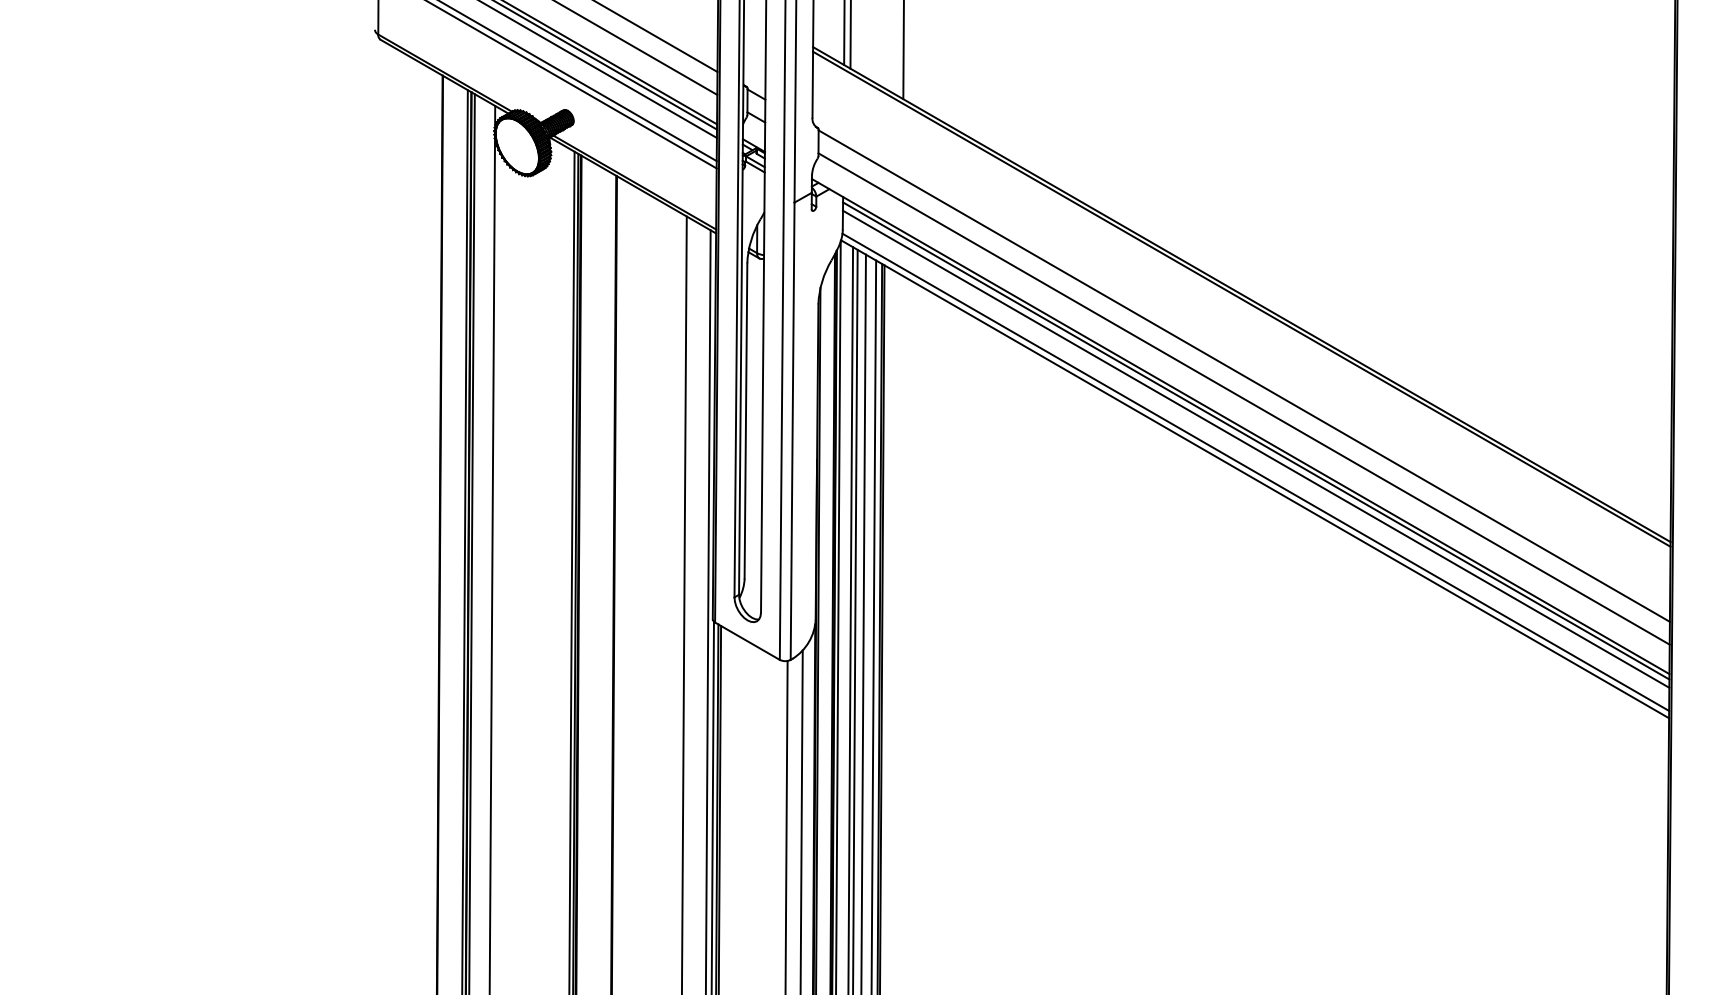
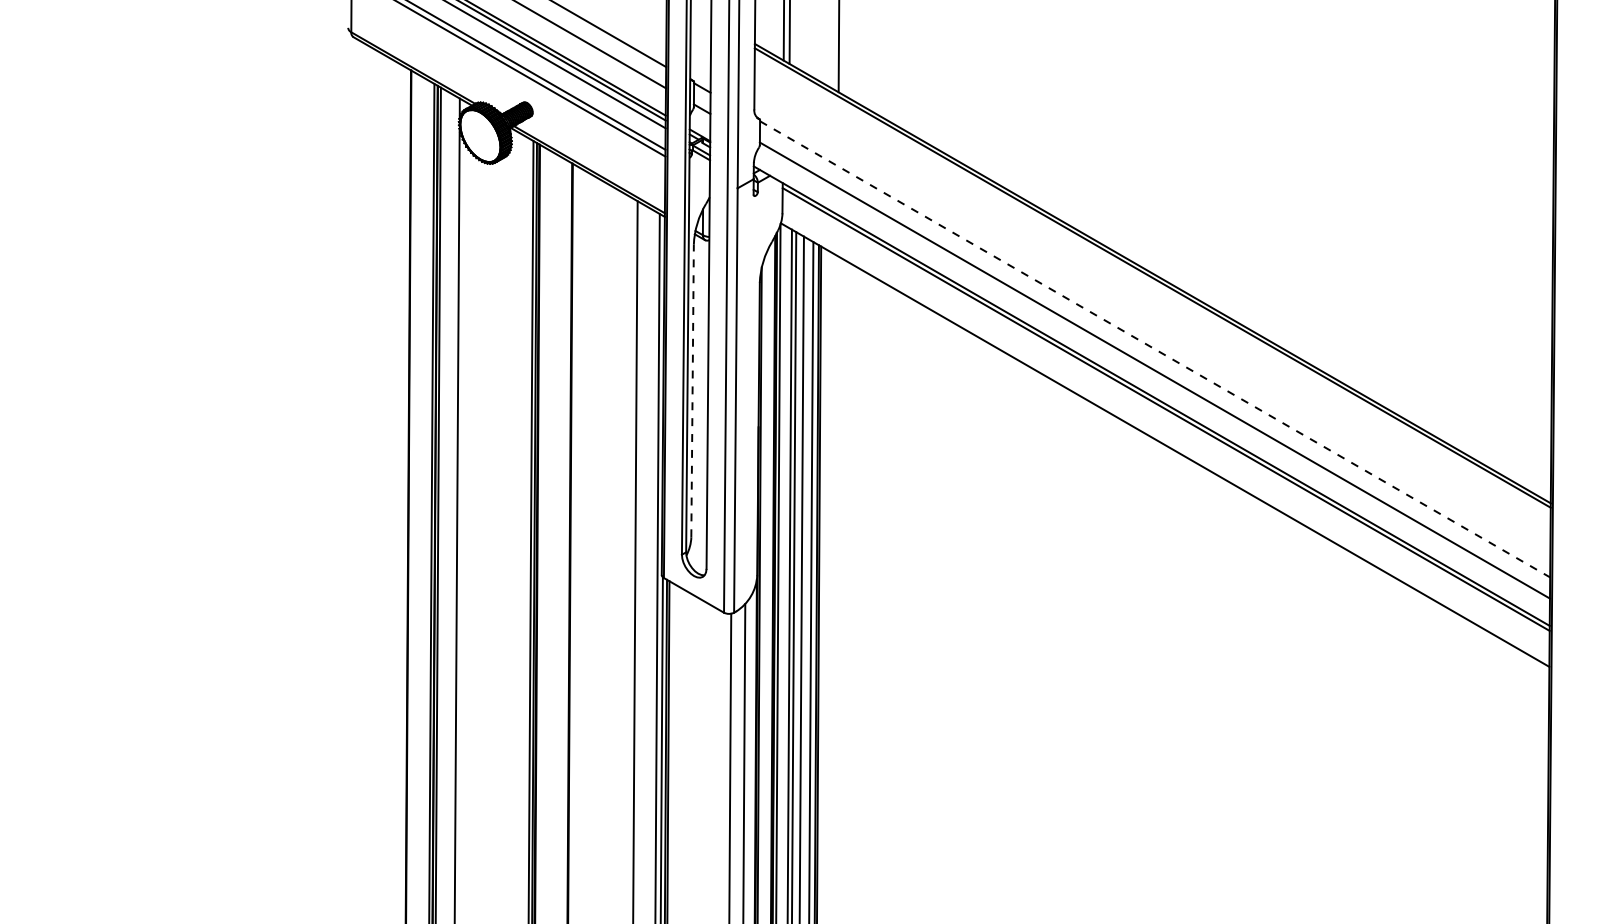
line: (1244, 376) -> (1155, 349), solid -> dashed
line: (745, 420) -> (692, 390), solid -> dashed
line: (1255, 448) -> (1165, 416), removed
line: (1255, 472) -> (1165, 438), removed

